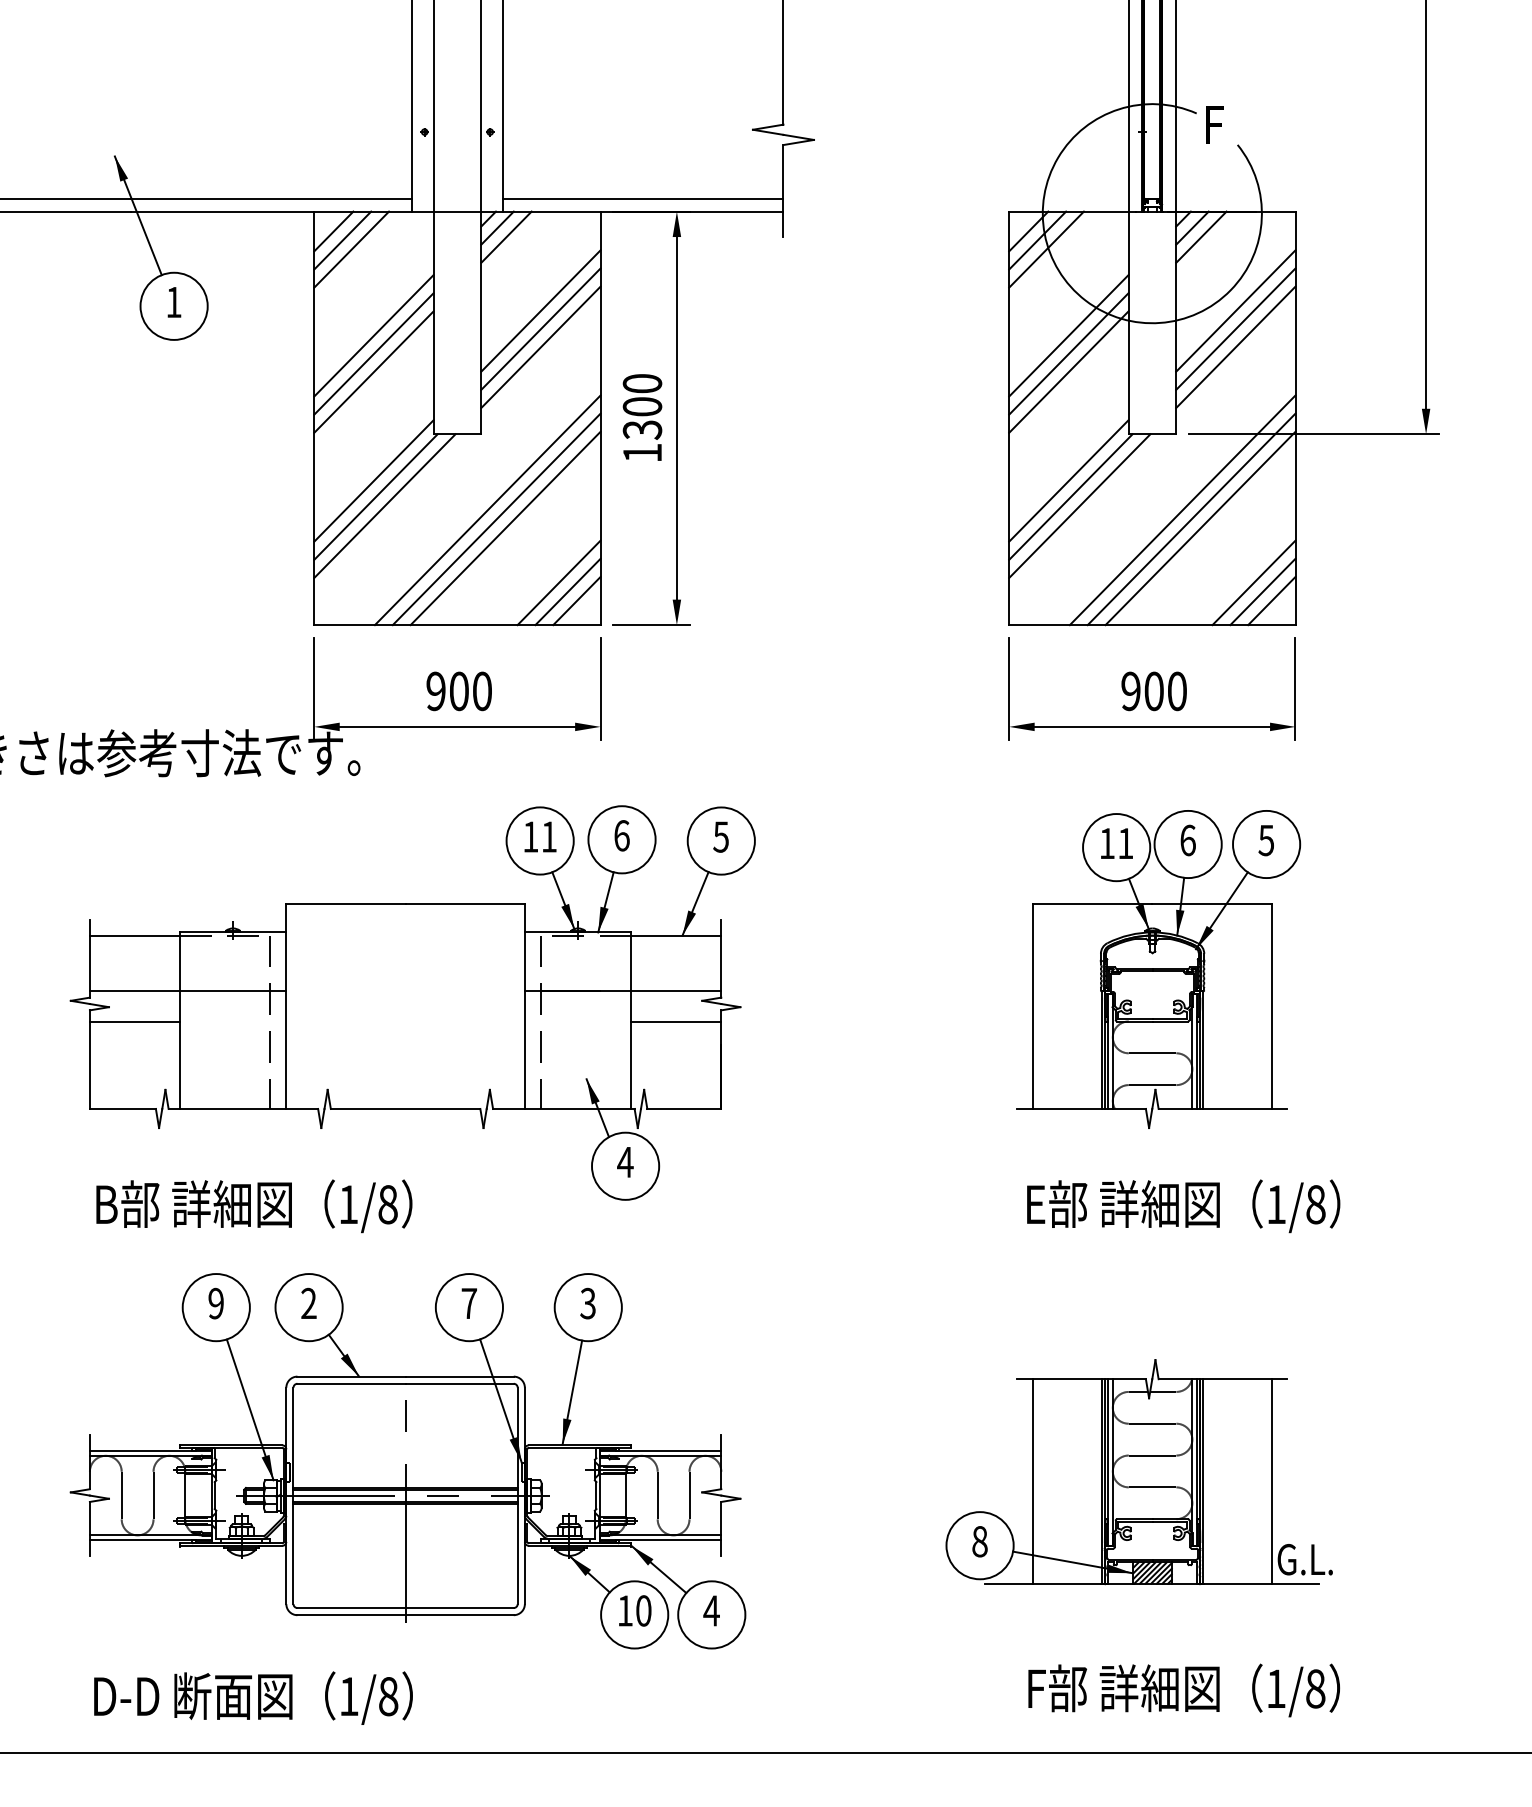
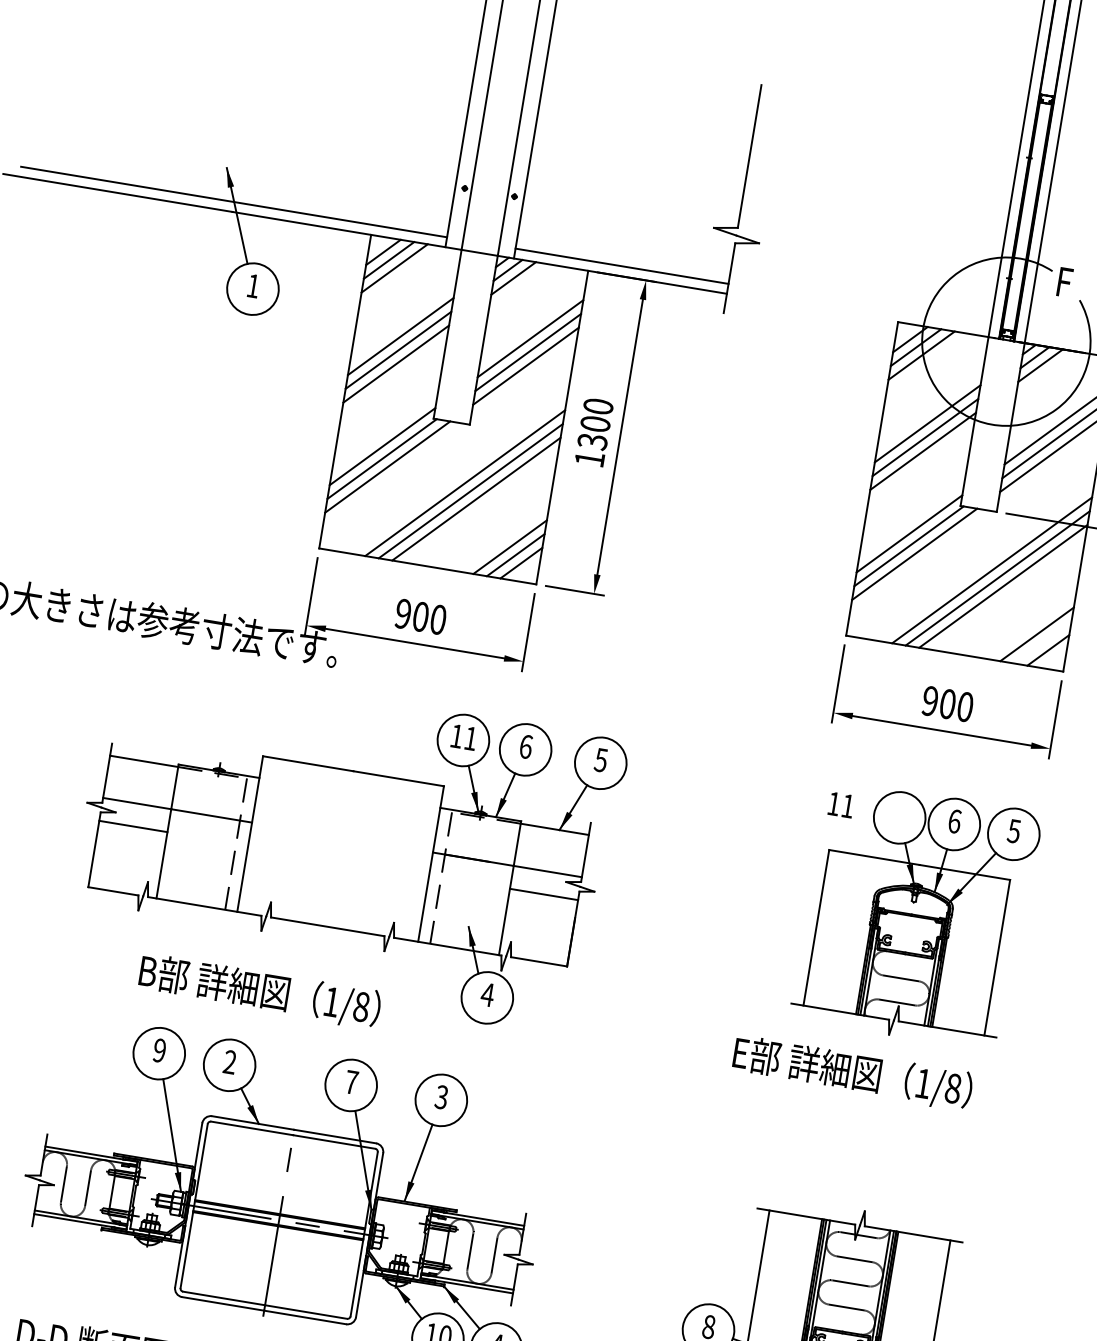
line: (1262, 591) -> (1042, 641), removed
text: (1116, 843) -> (840, 804), moved
text: (254, 1206) -> (260, 991), moved
text: (1183, 1206) -> (852, 1073), moved

